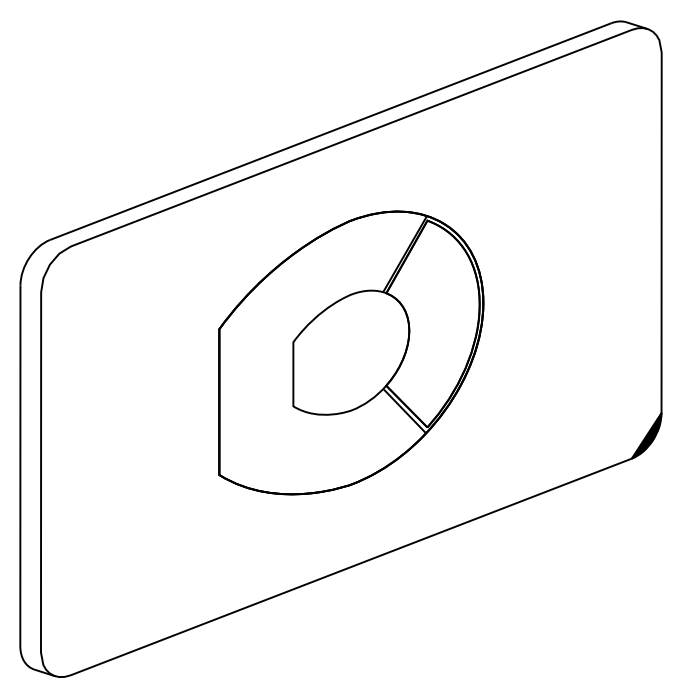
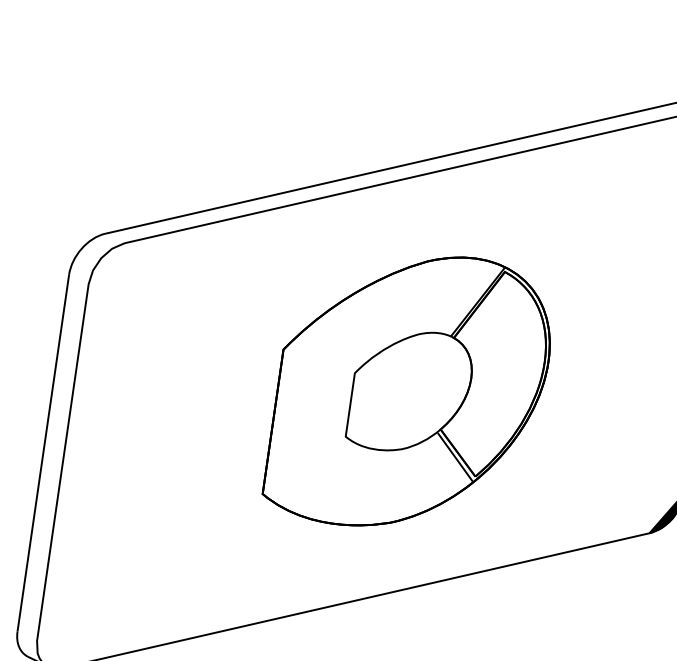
part: (351, 352) -> (410, 391), moved

